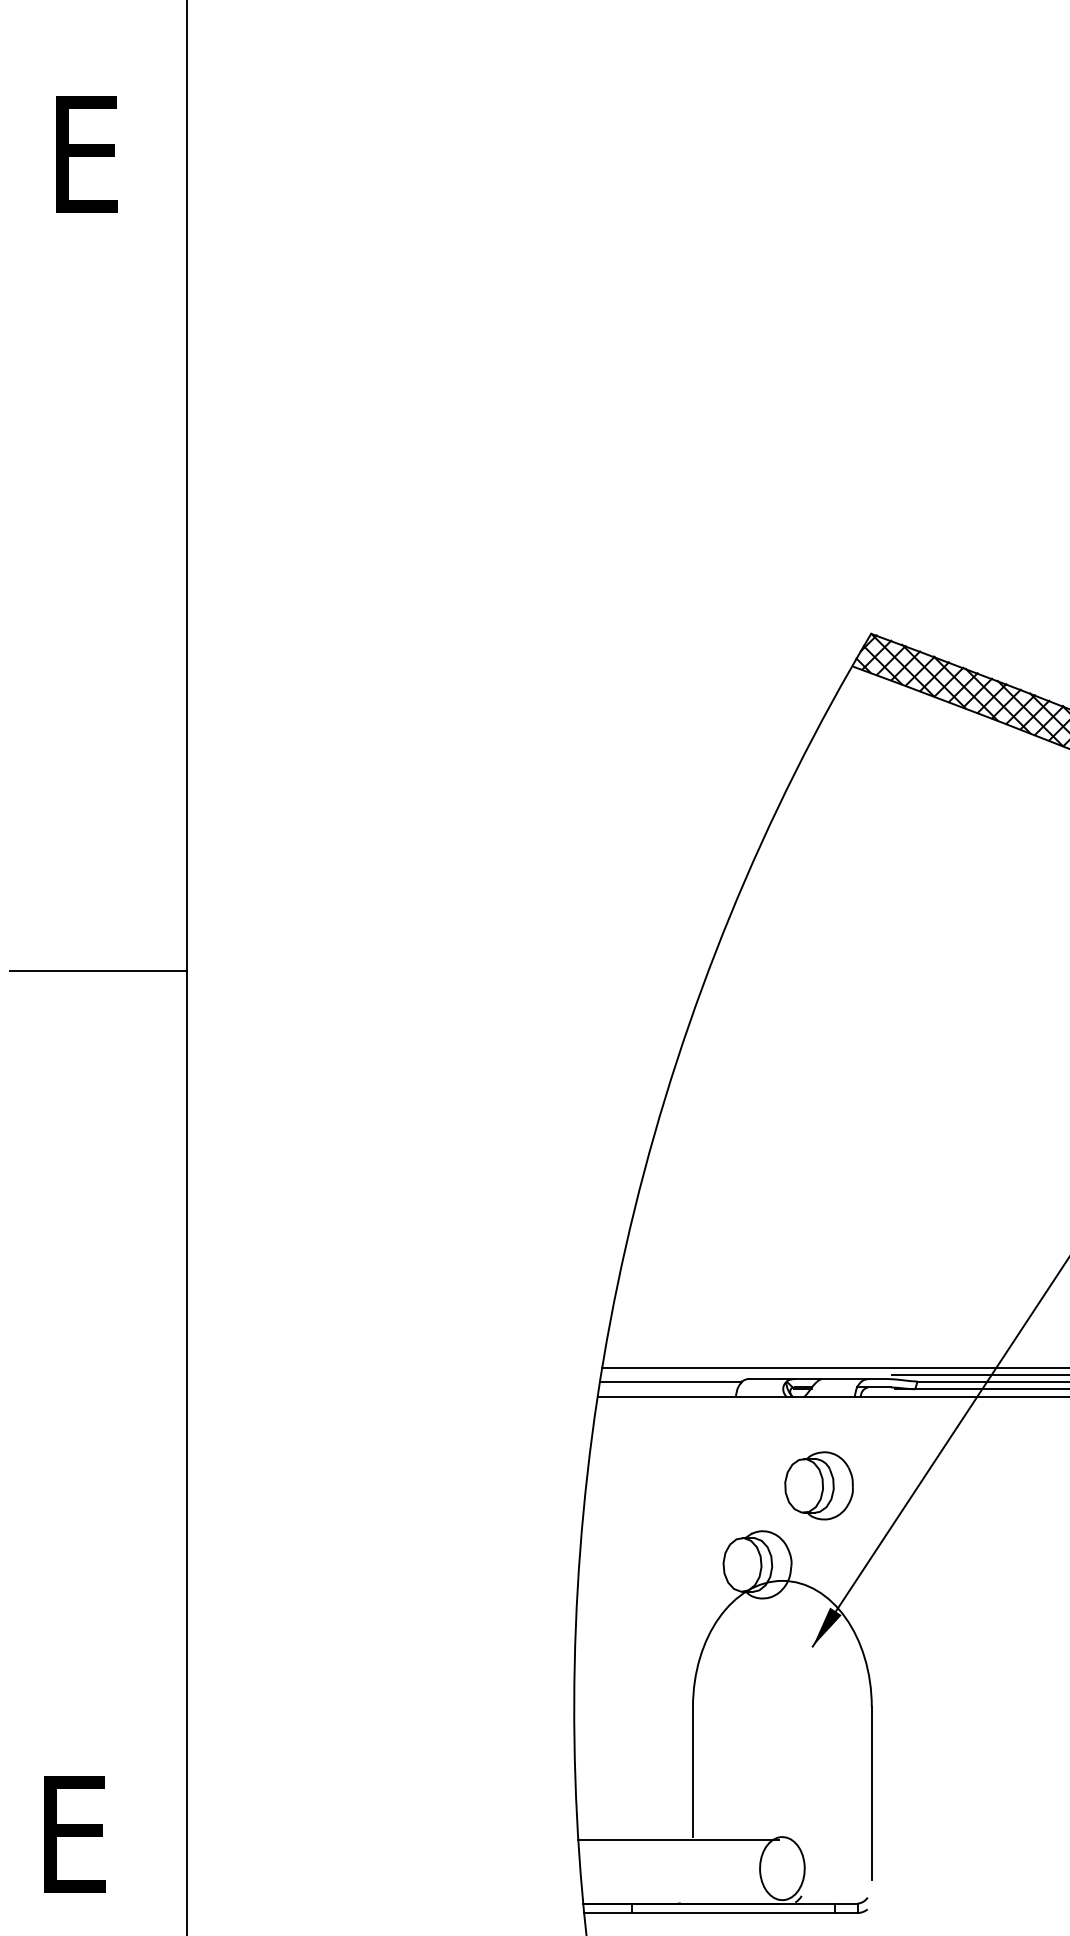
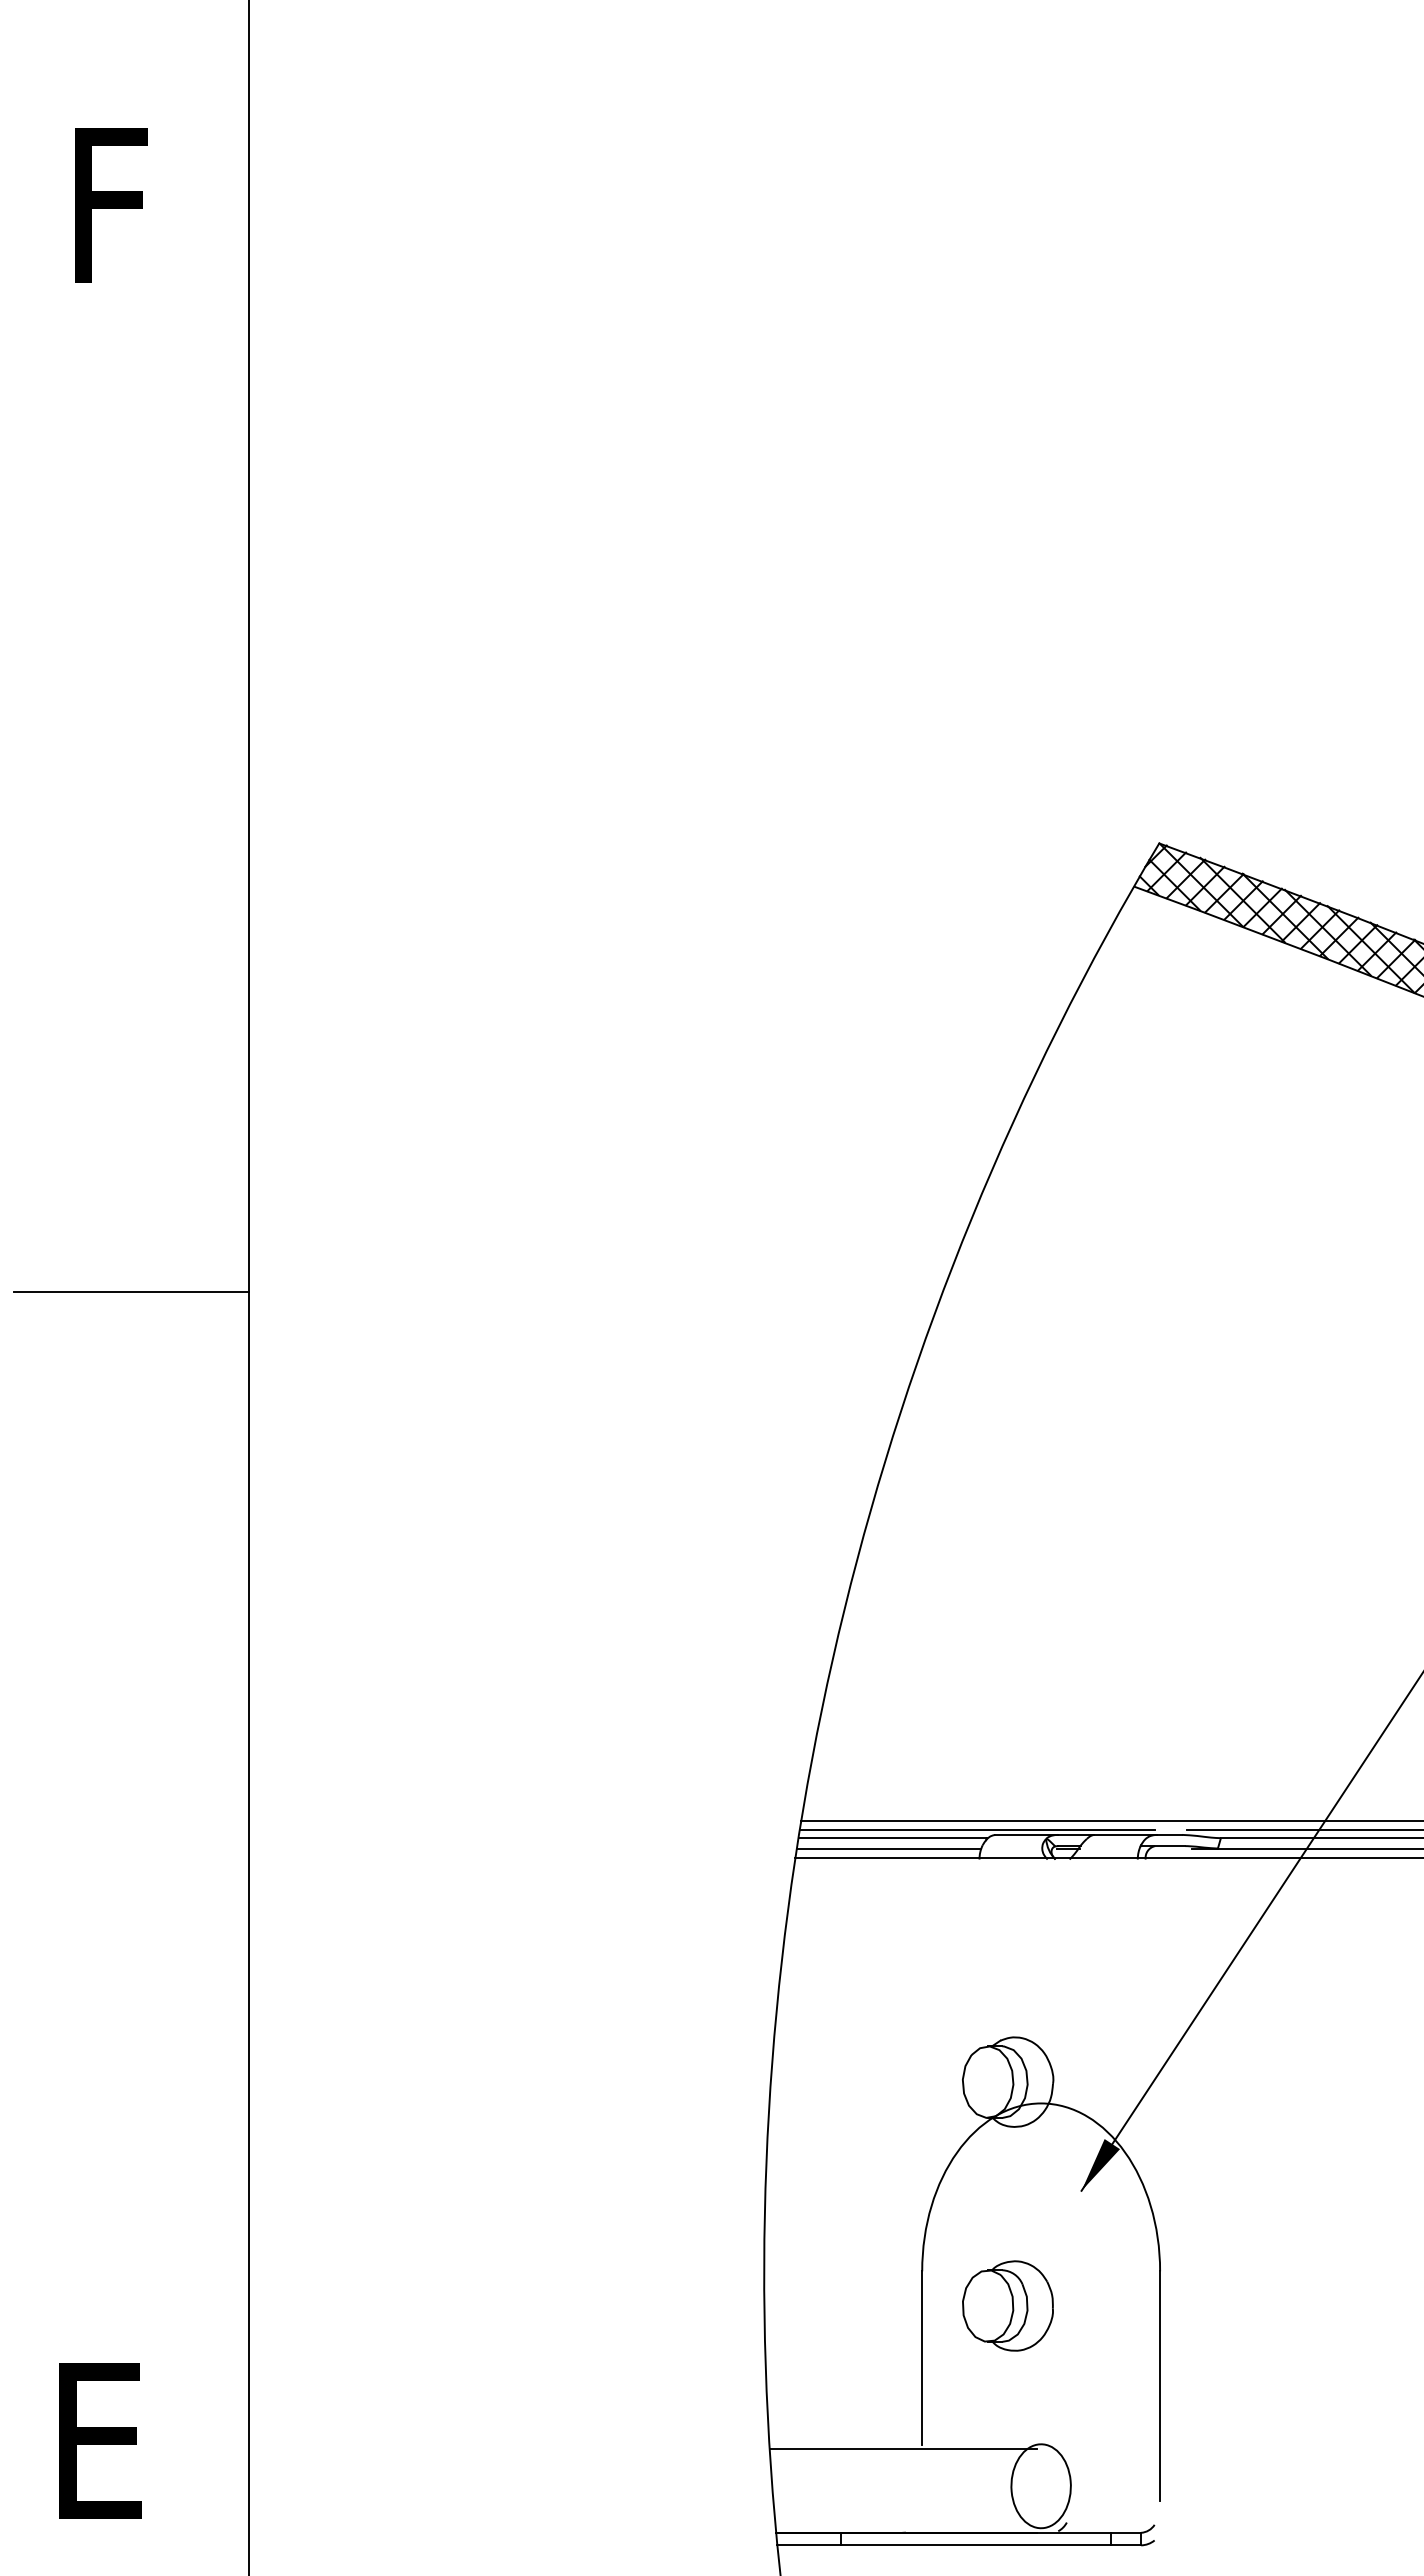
text: (93, 154) -> (124, 205), E -> F
line: (734, 1374) -> (977, 1829), added
line: (667, 1389) -> (888, 1848), added
part: (818, 1485) -> (1007, 2305), moved

